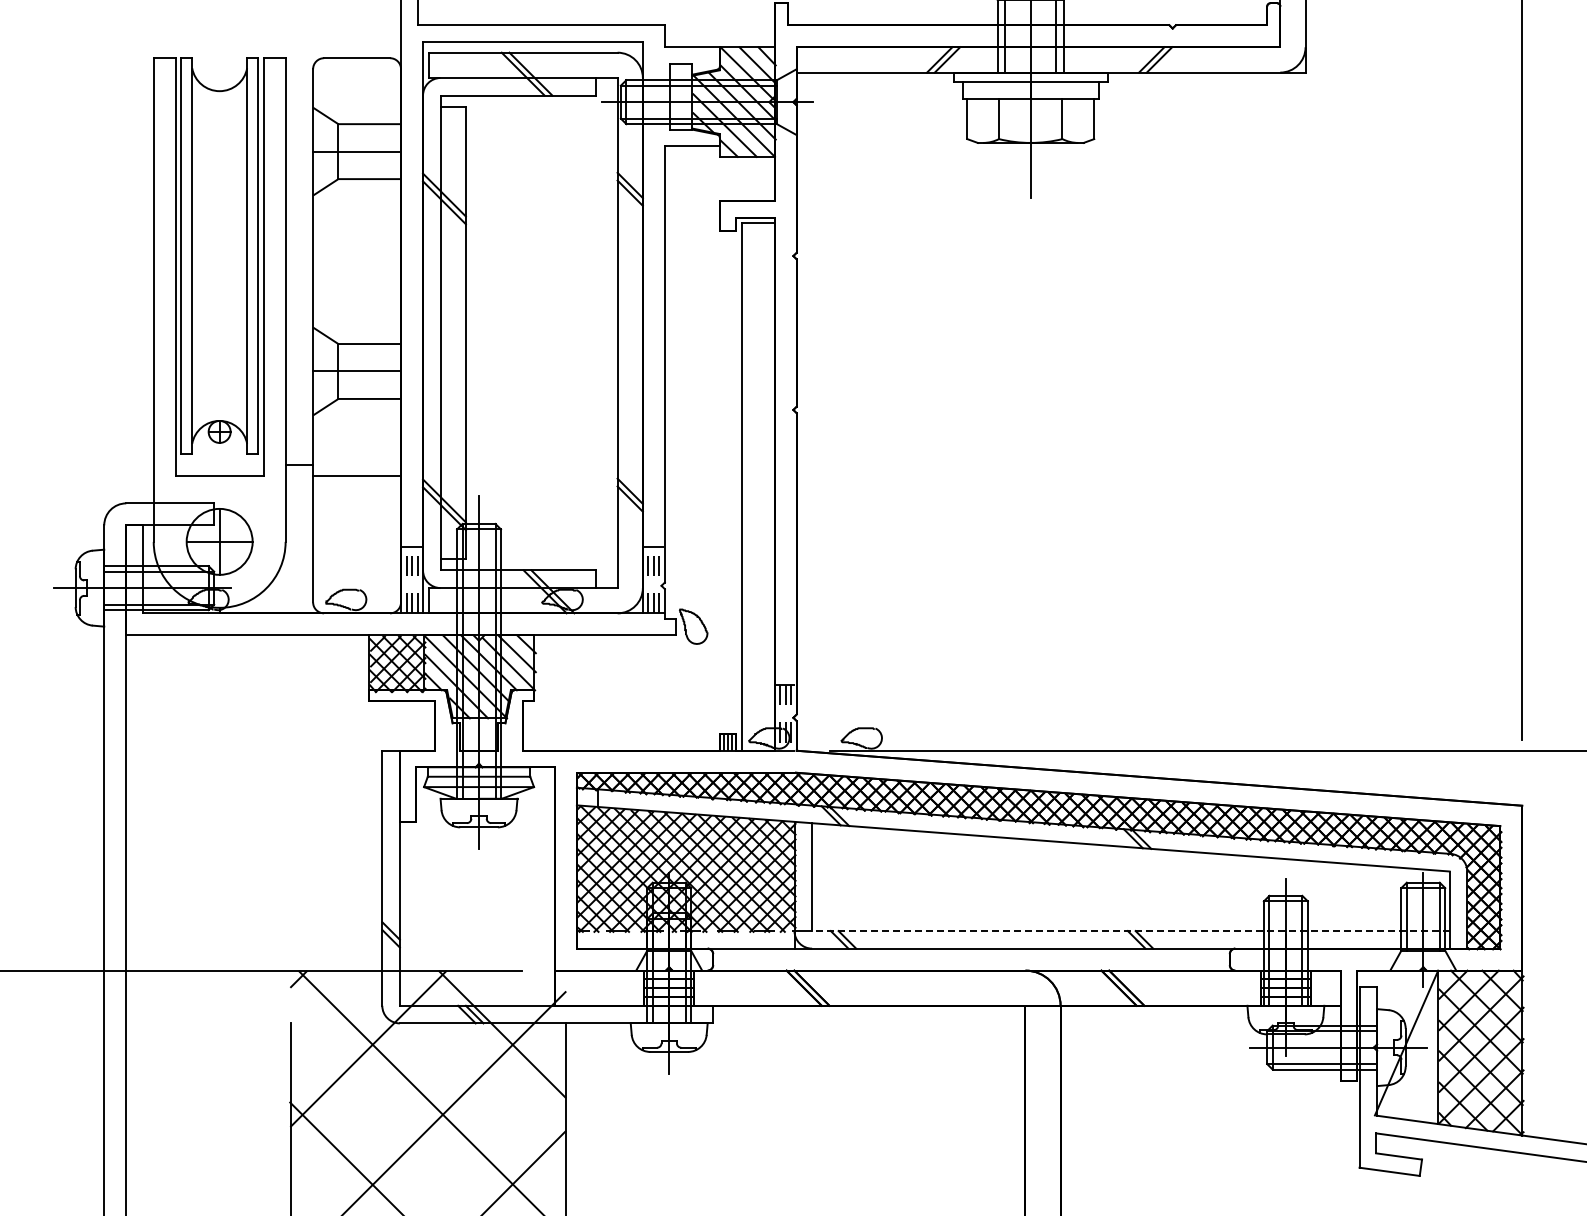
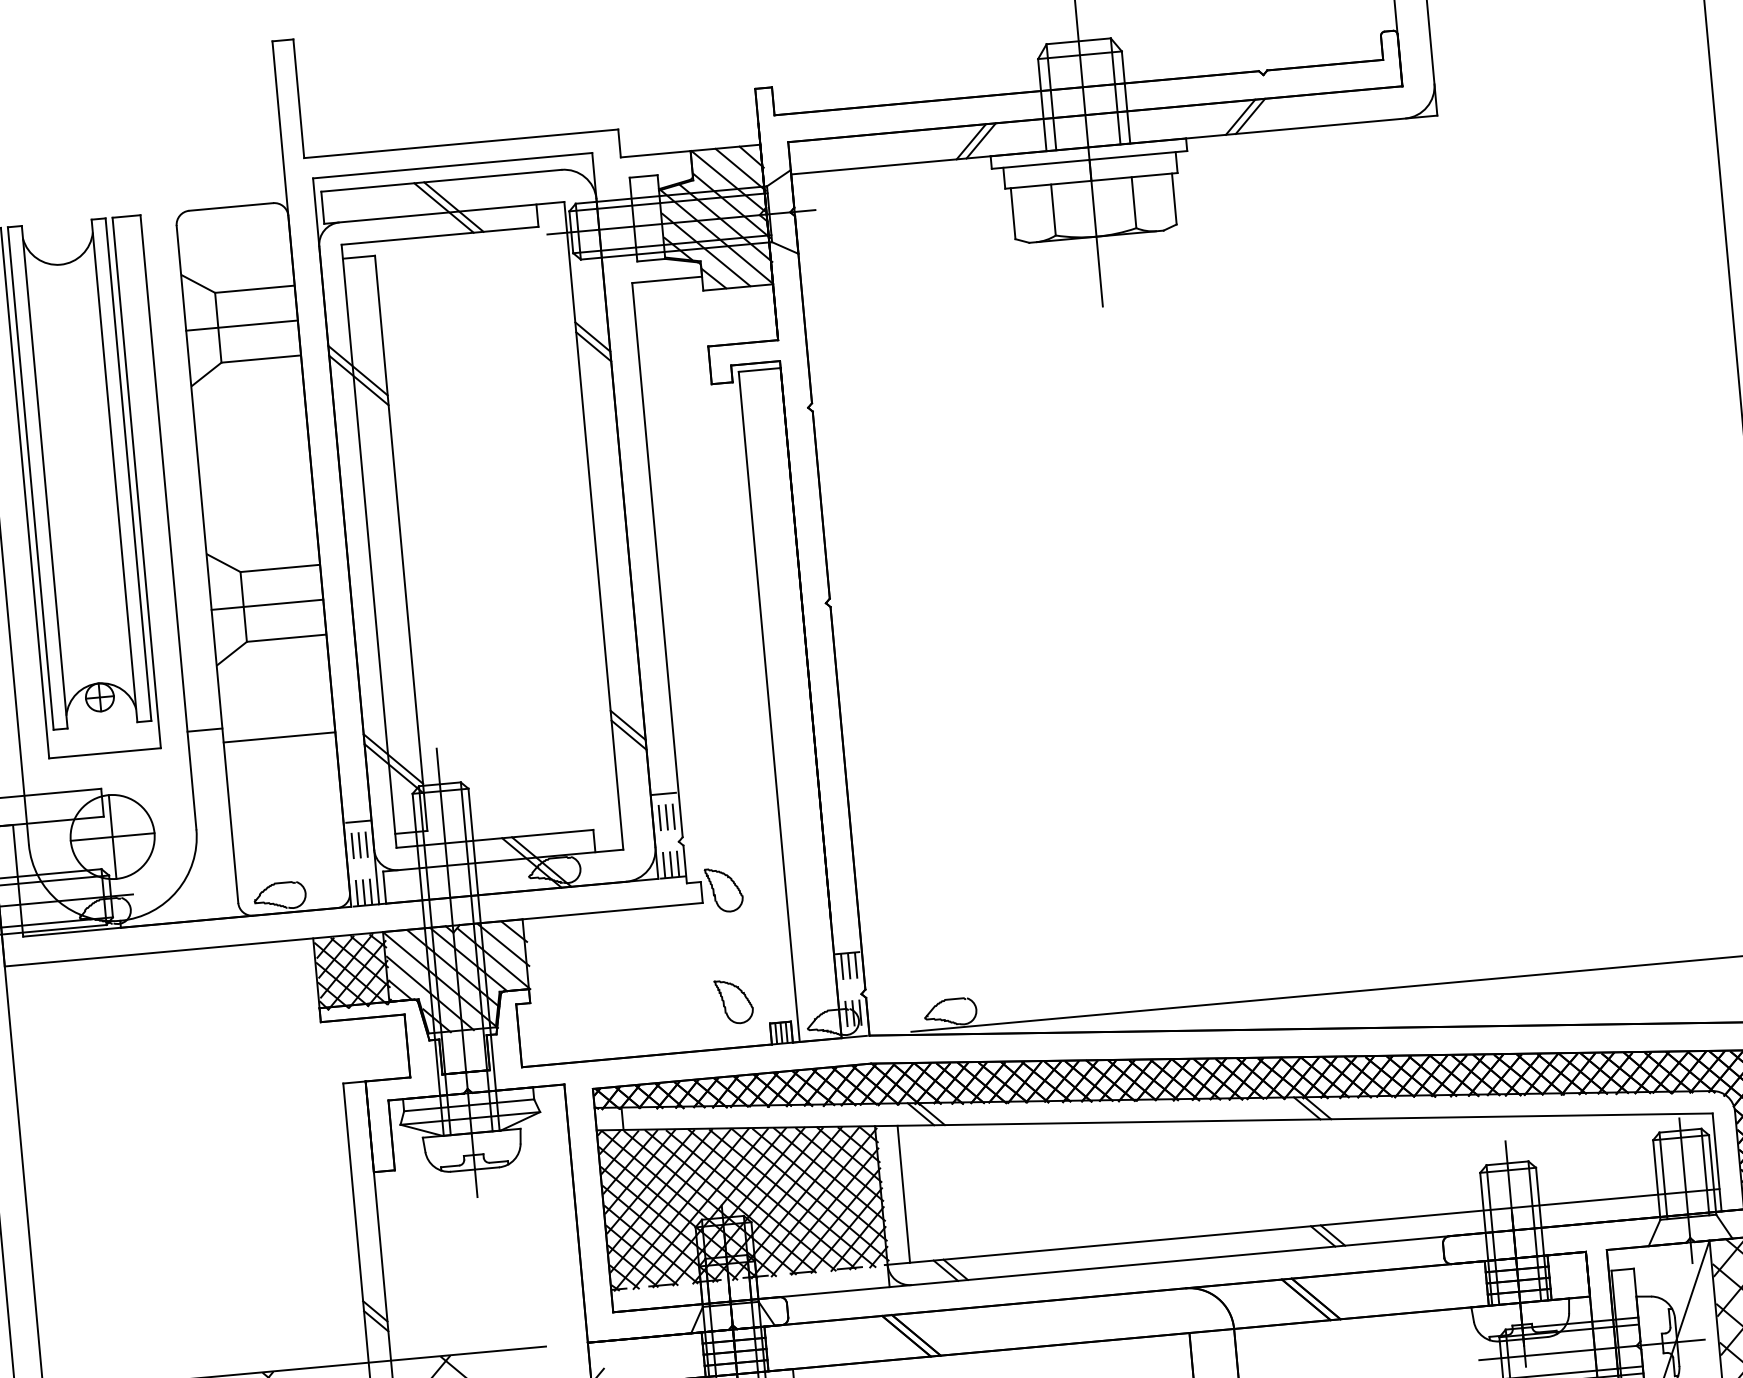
part: (693, 714) -> (734, 1001), added
line: (1130, 931) -> (1314, 1226), dashed -> solid

